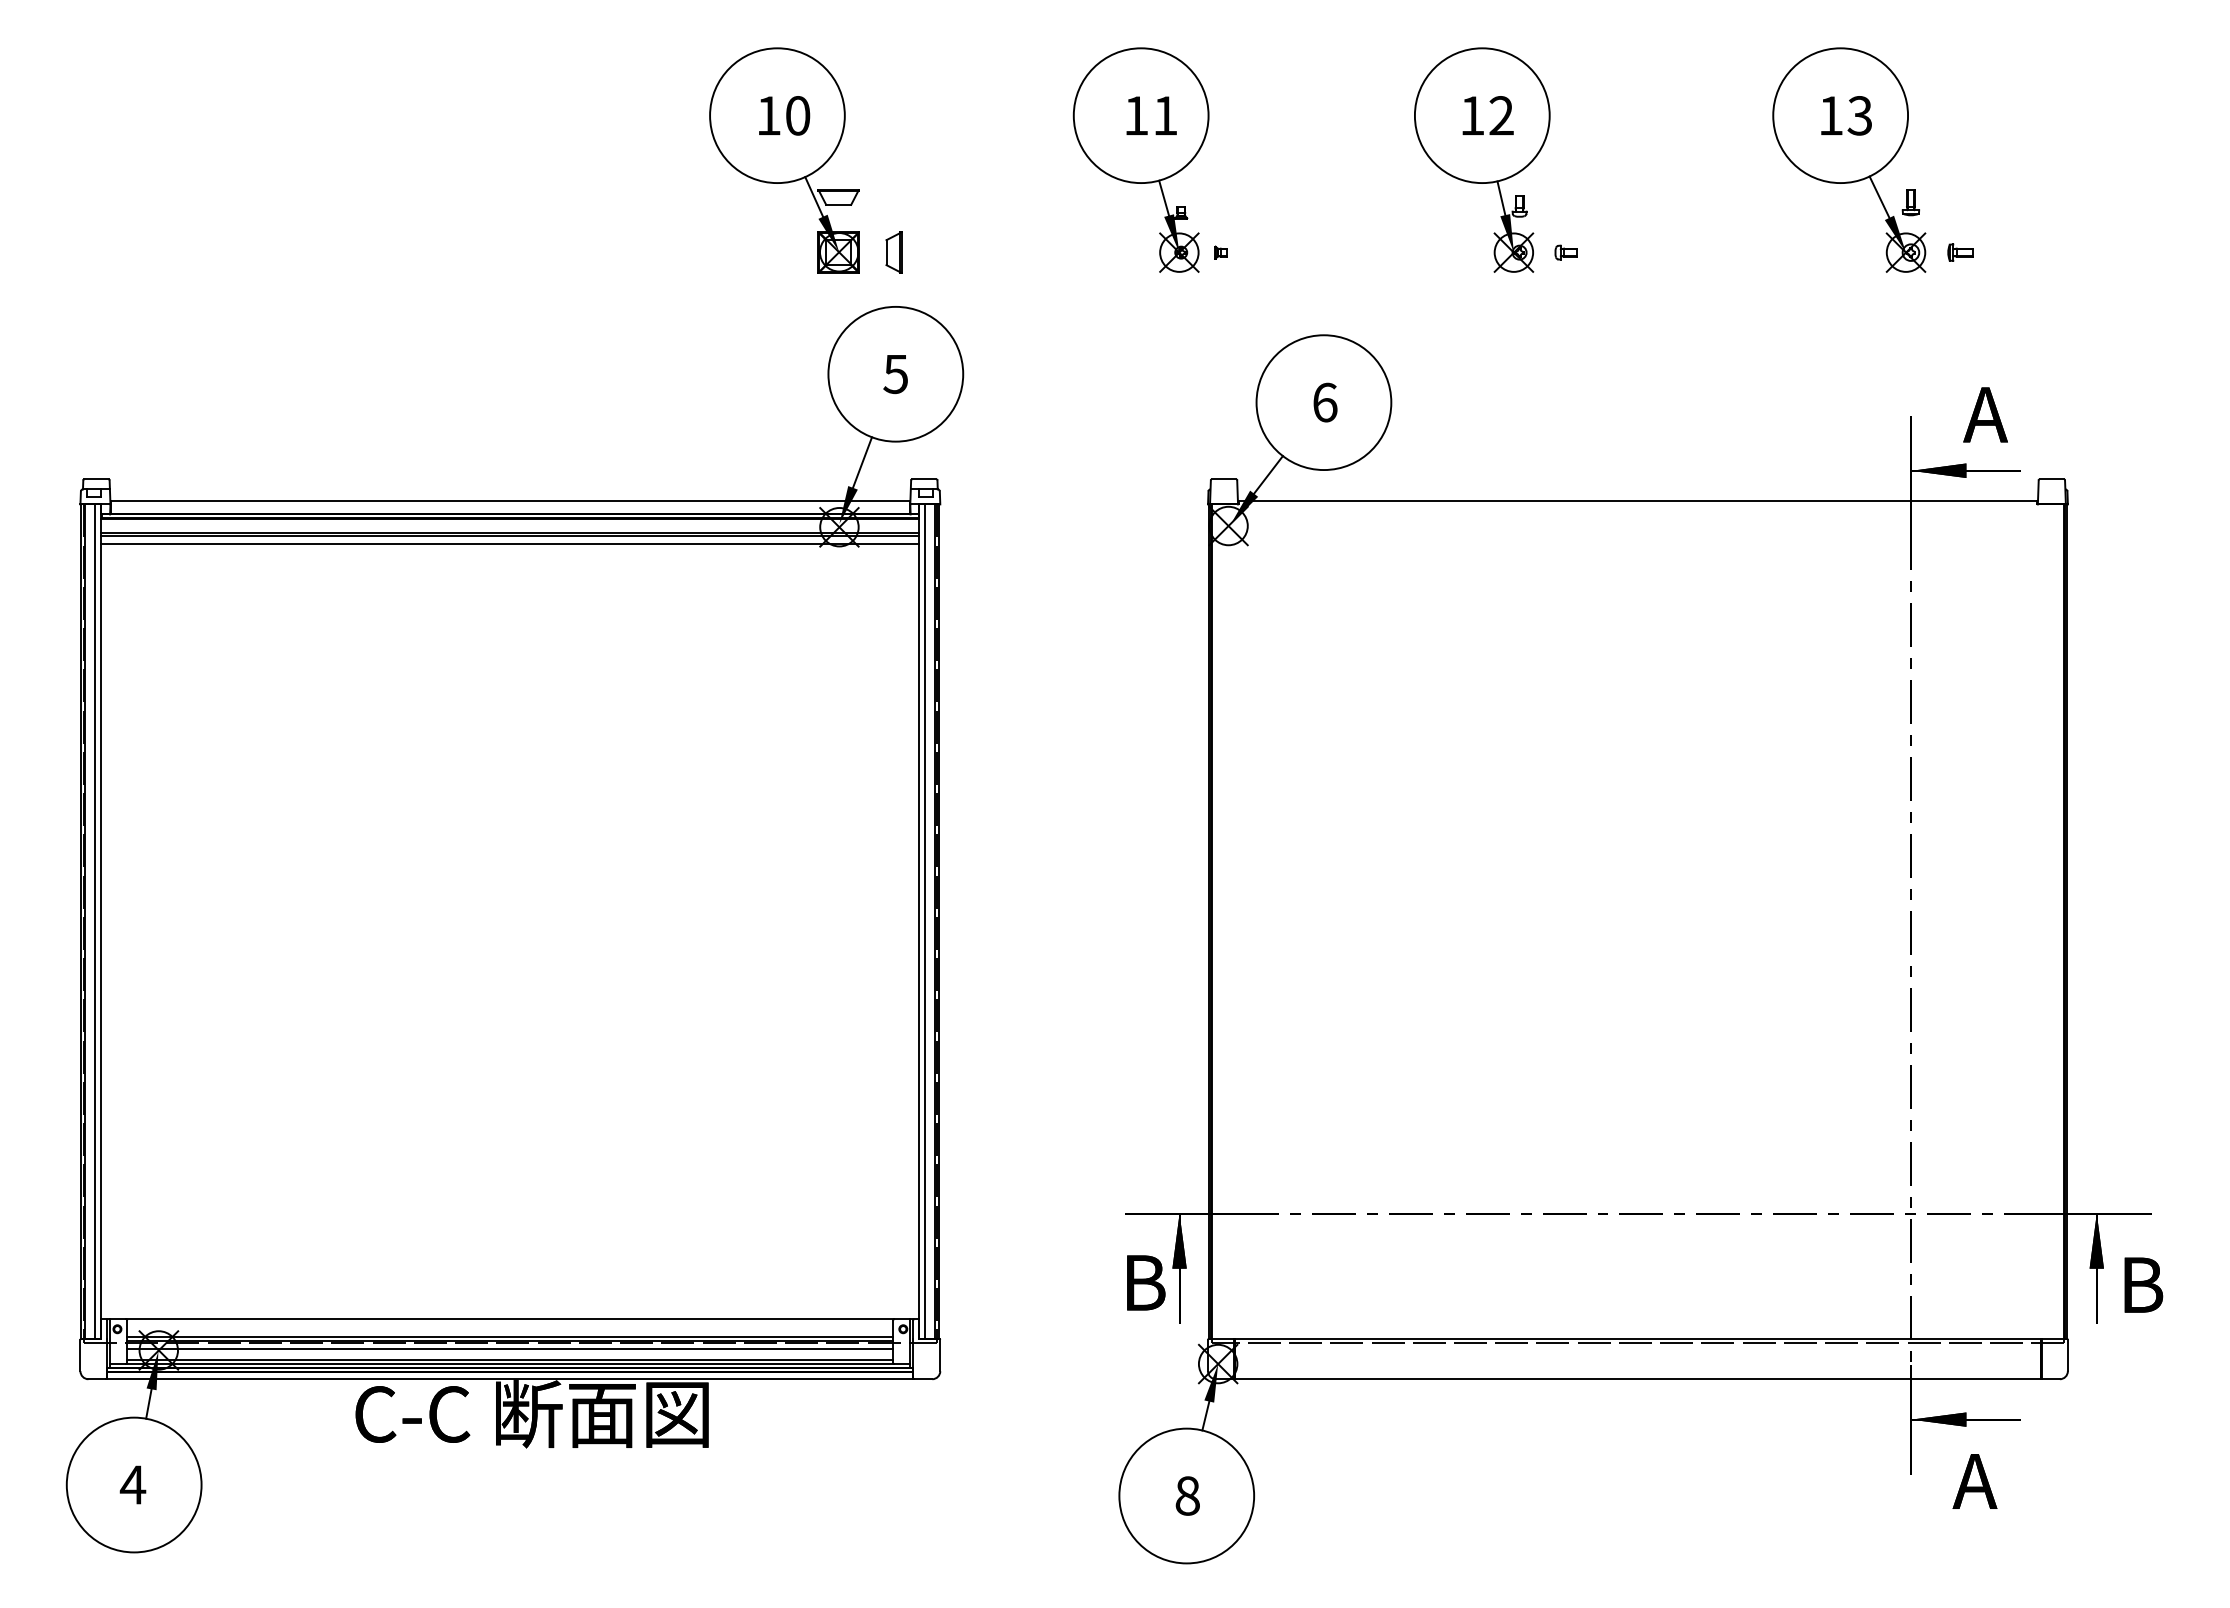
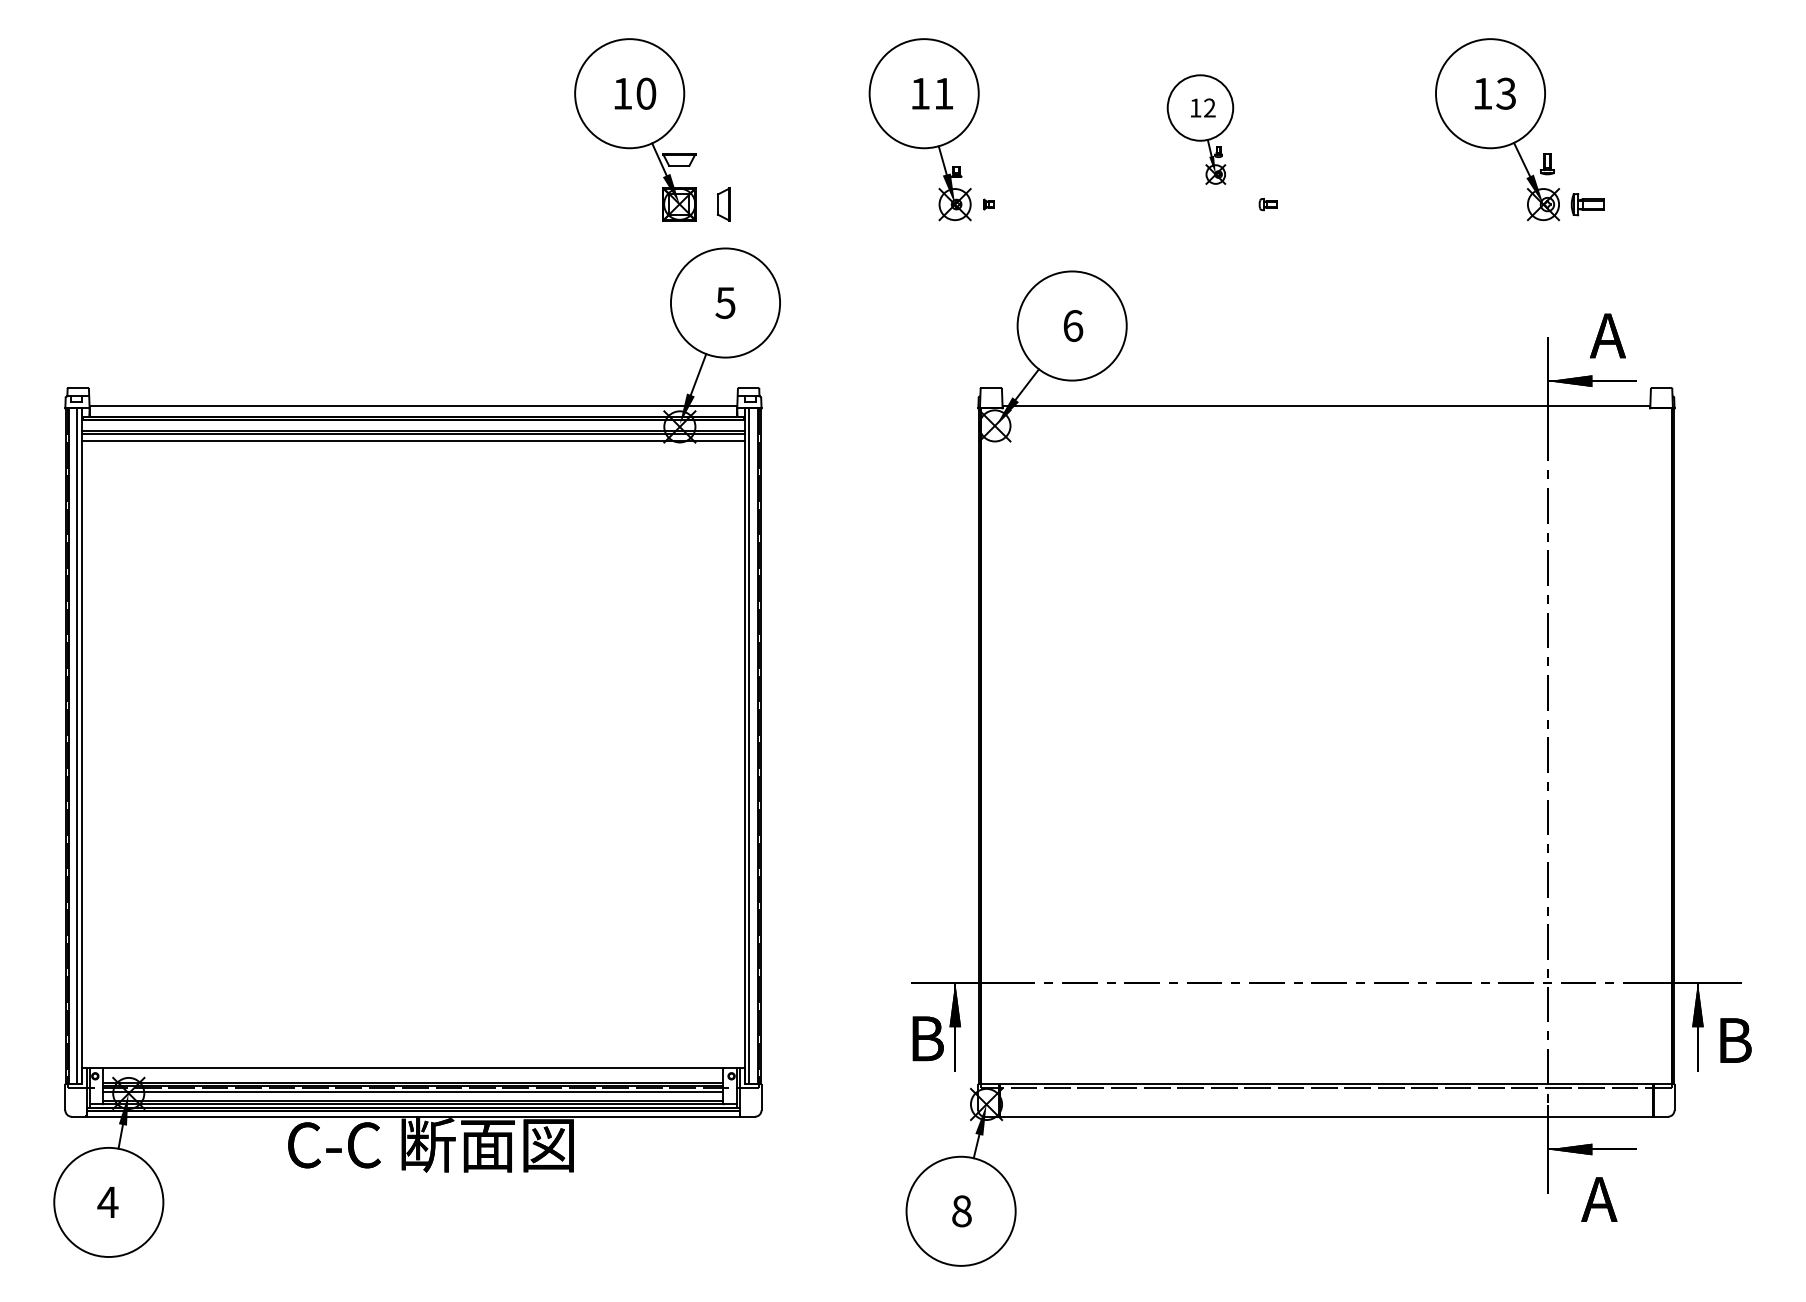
part: (1482, 159) -> (1200, 129), size x0.6
part: (1960, 252) -> (1587, 204), size x1.6

